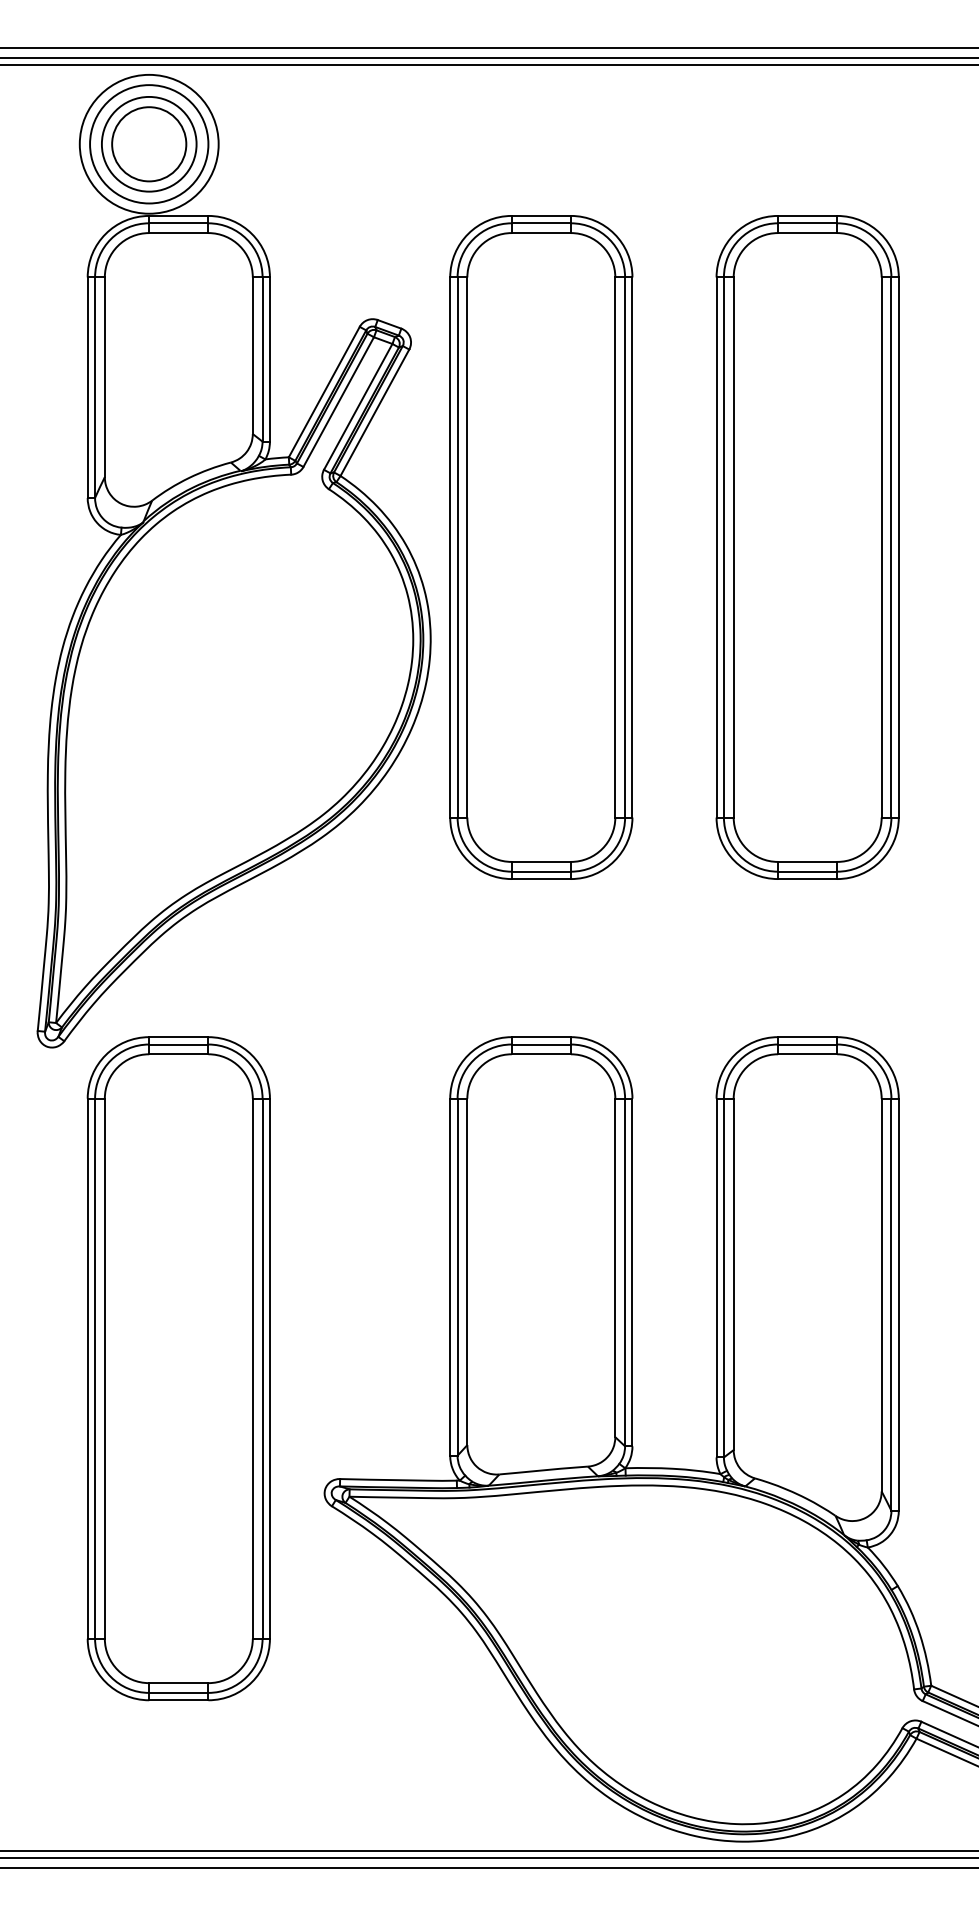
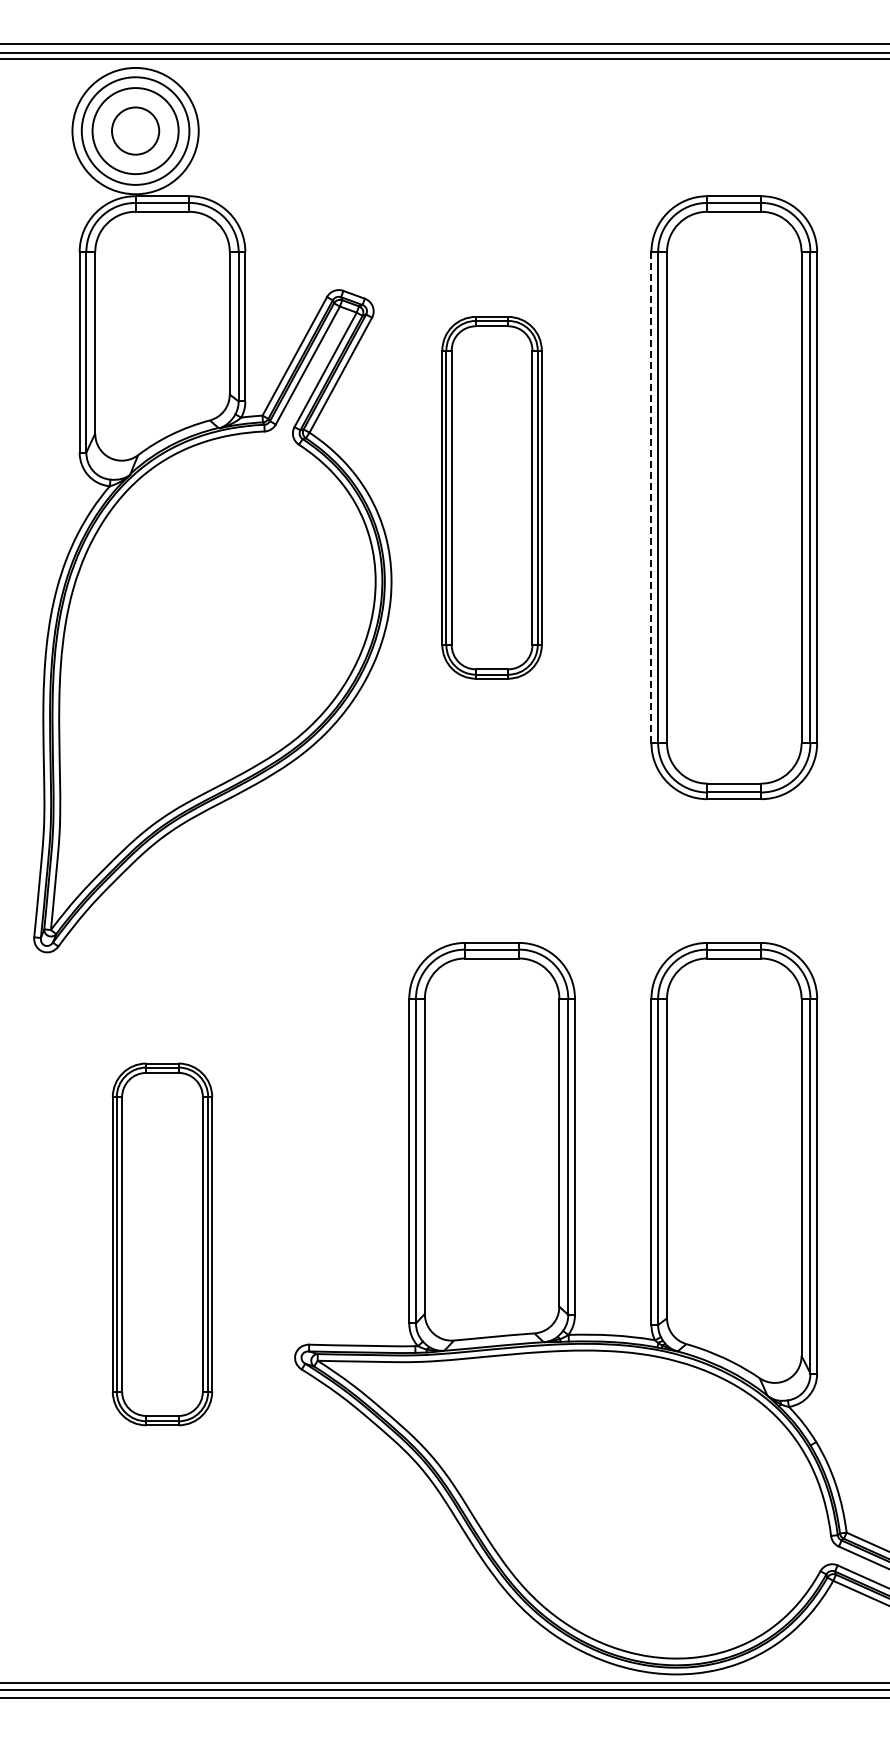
circle: (149, 143) -> (135, 130), size x0.7
part: (540, 547) -> (491, 497), size x0.6
line: (716, 547) -> (651, 497), solid -> dashed
part: (178, 1368) -> (162, 1244), size x0.6

